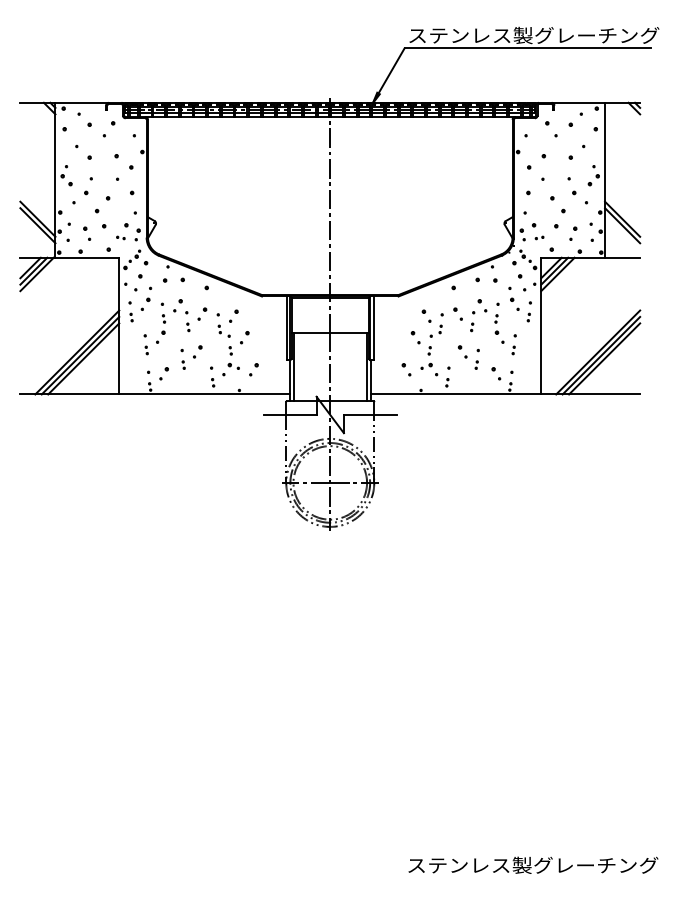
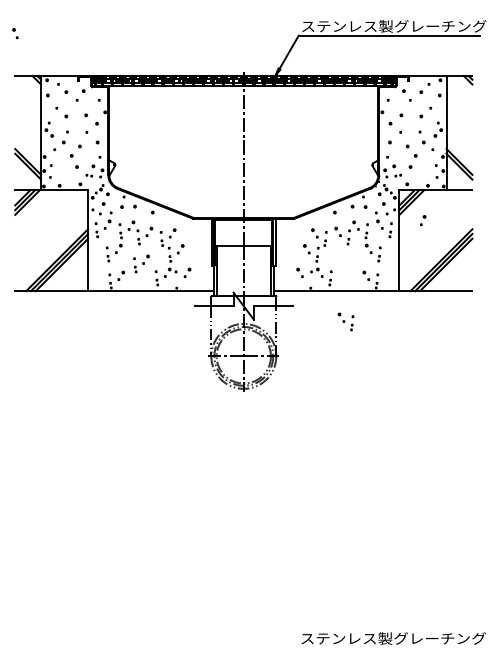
part: (87, 233) -> (15, 33), moved
part: (573, 233) -> (423, 220), moved
part: (468, 356) -> (345, 321), moved

